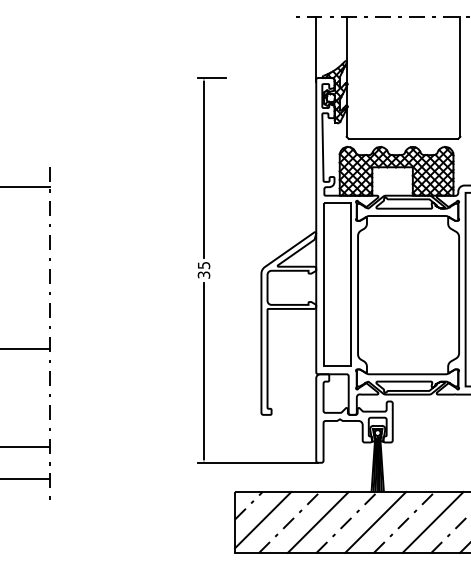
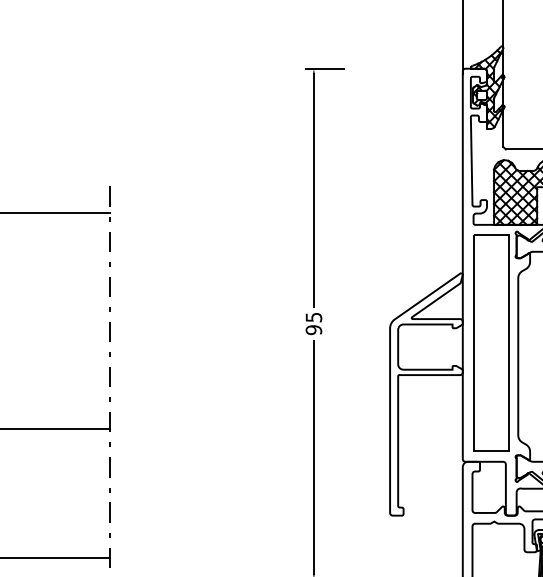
text: (203, 274) -> (313, 329), 35 -> 95

